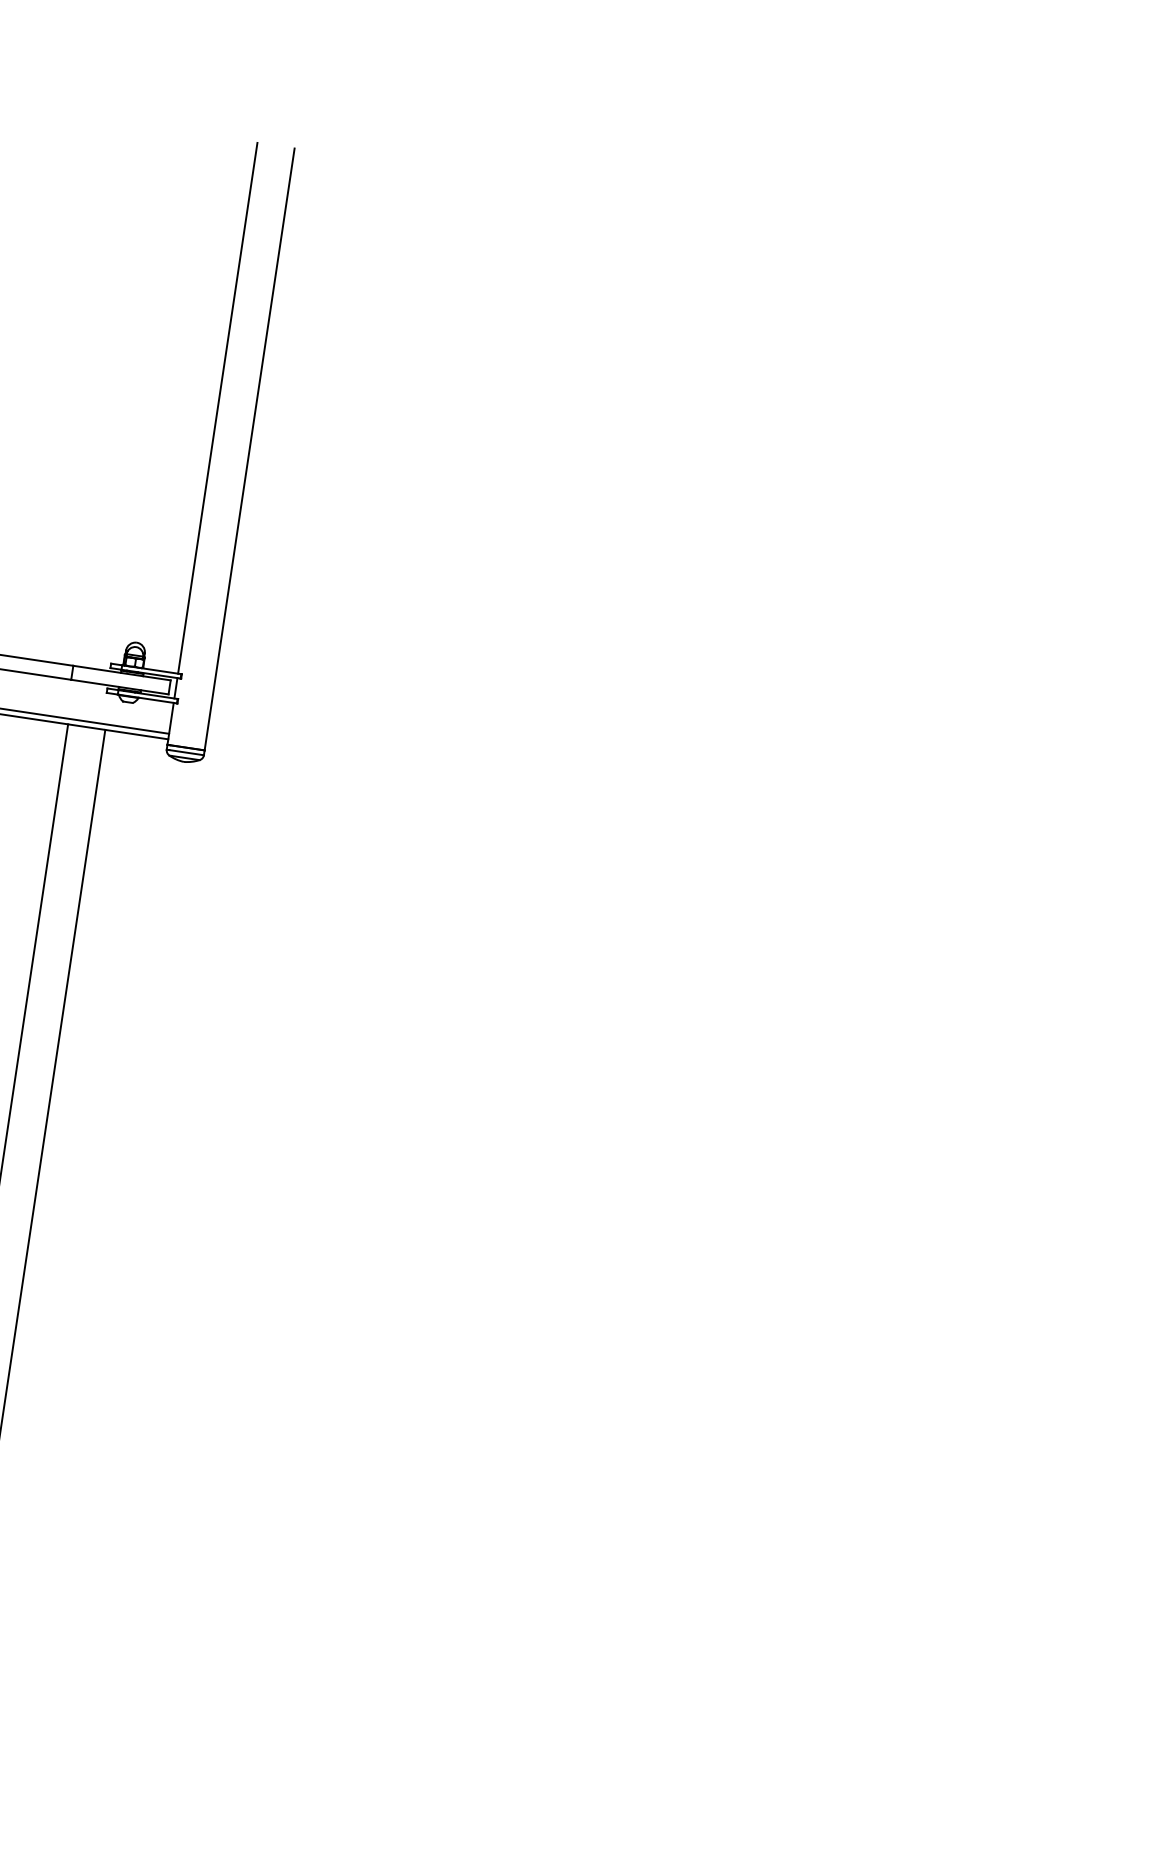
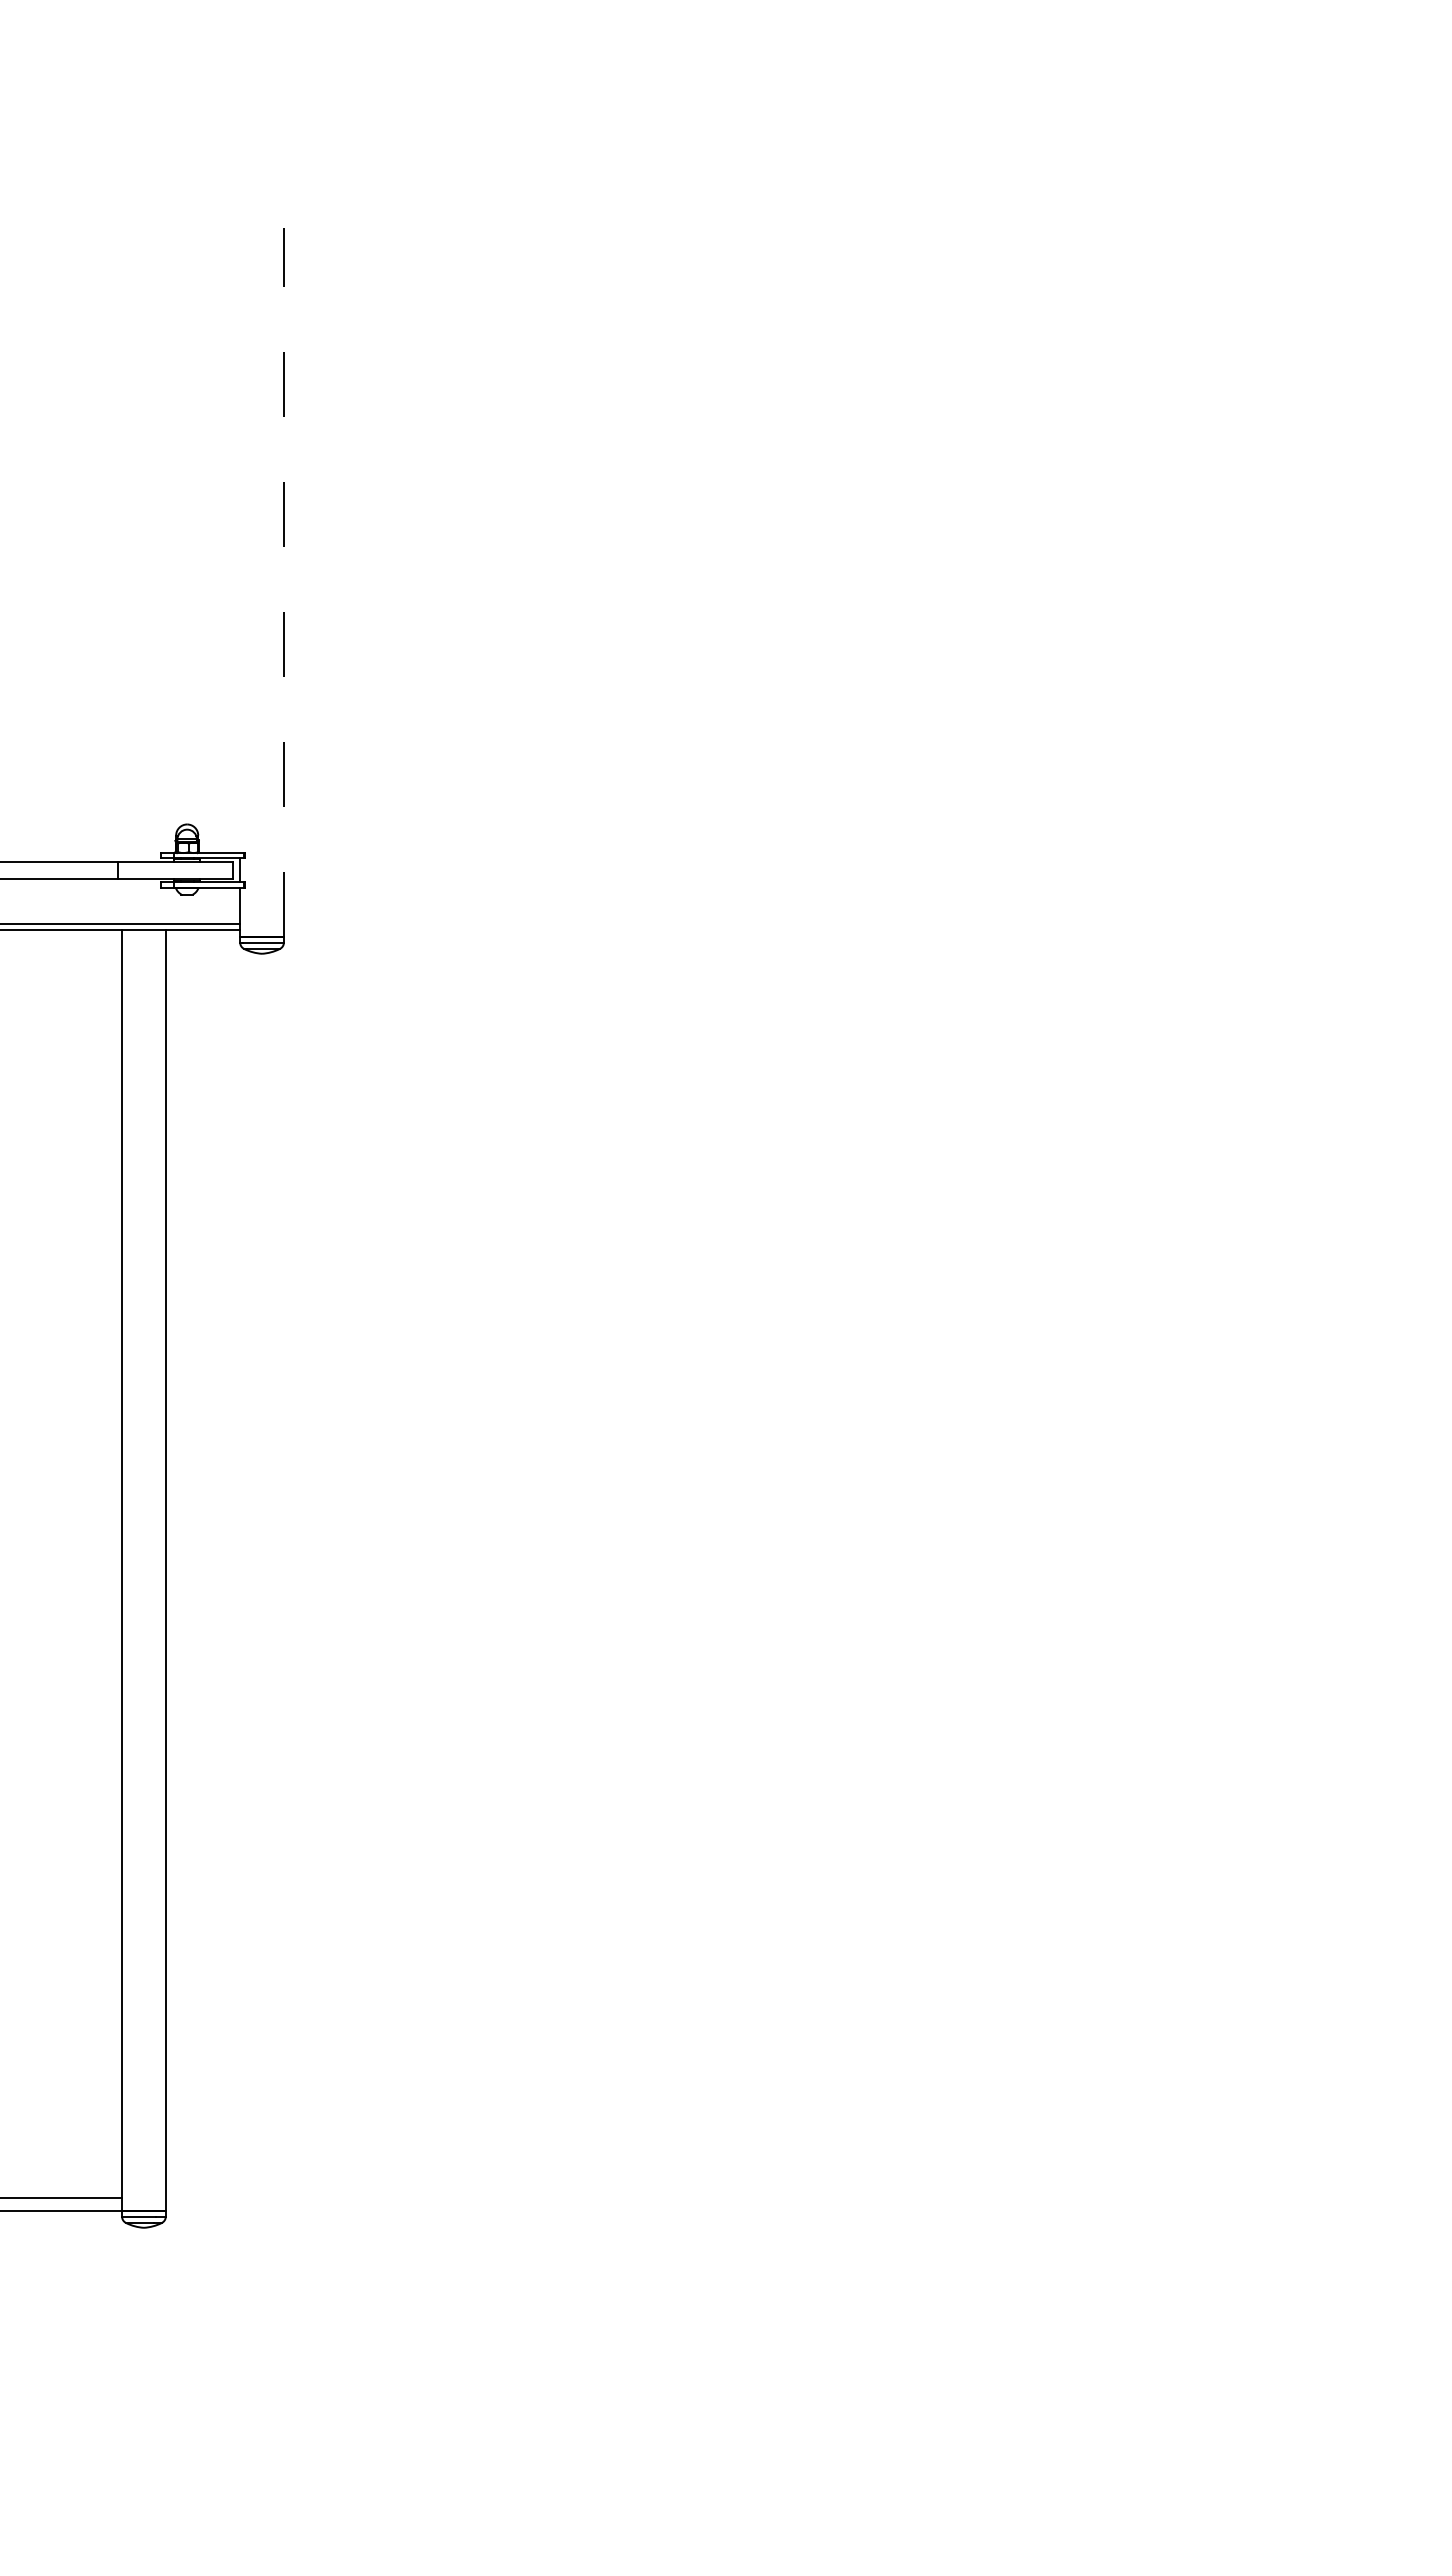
line: (218, 408) -> (240, 540), removed
line: (249, 449) -> (283, 582), solid -> dashed

